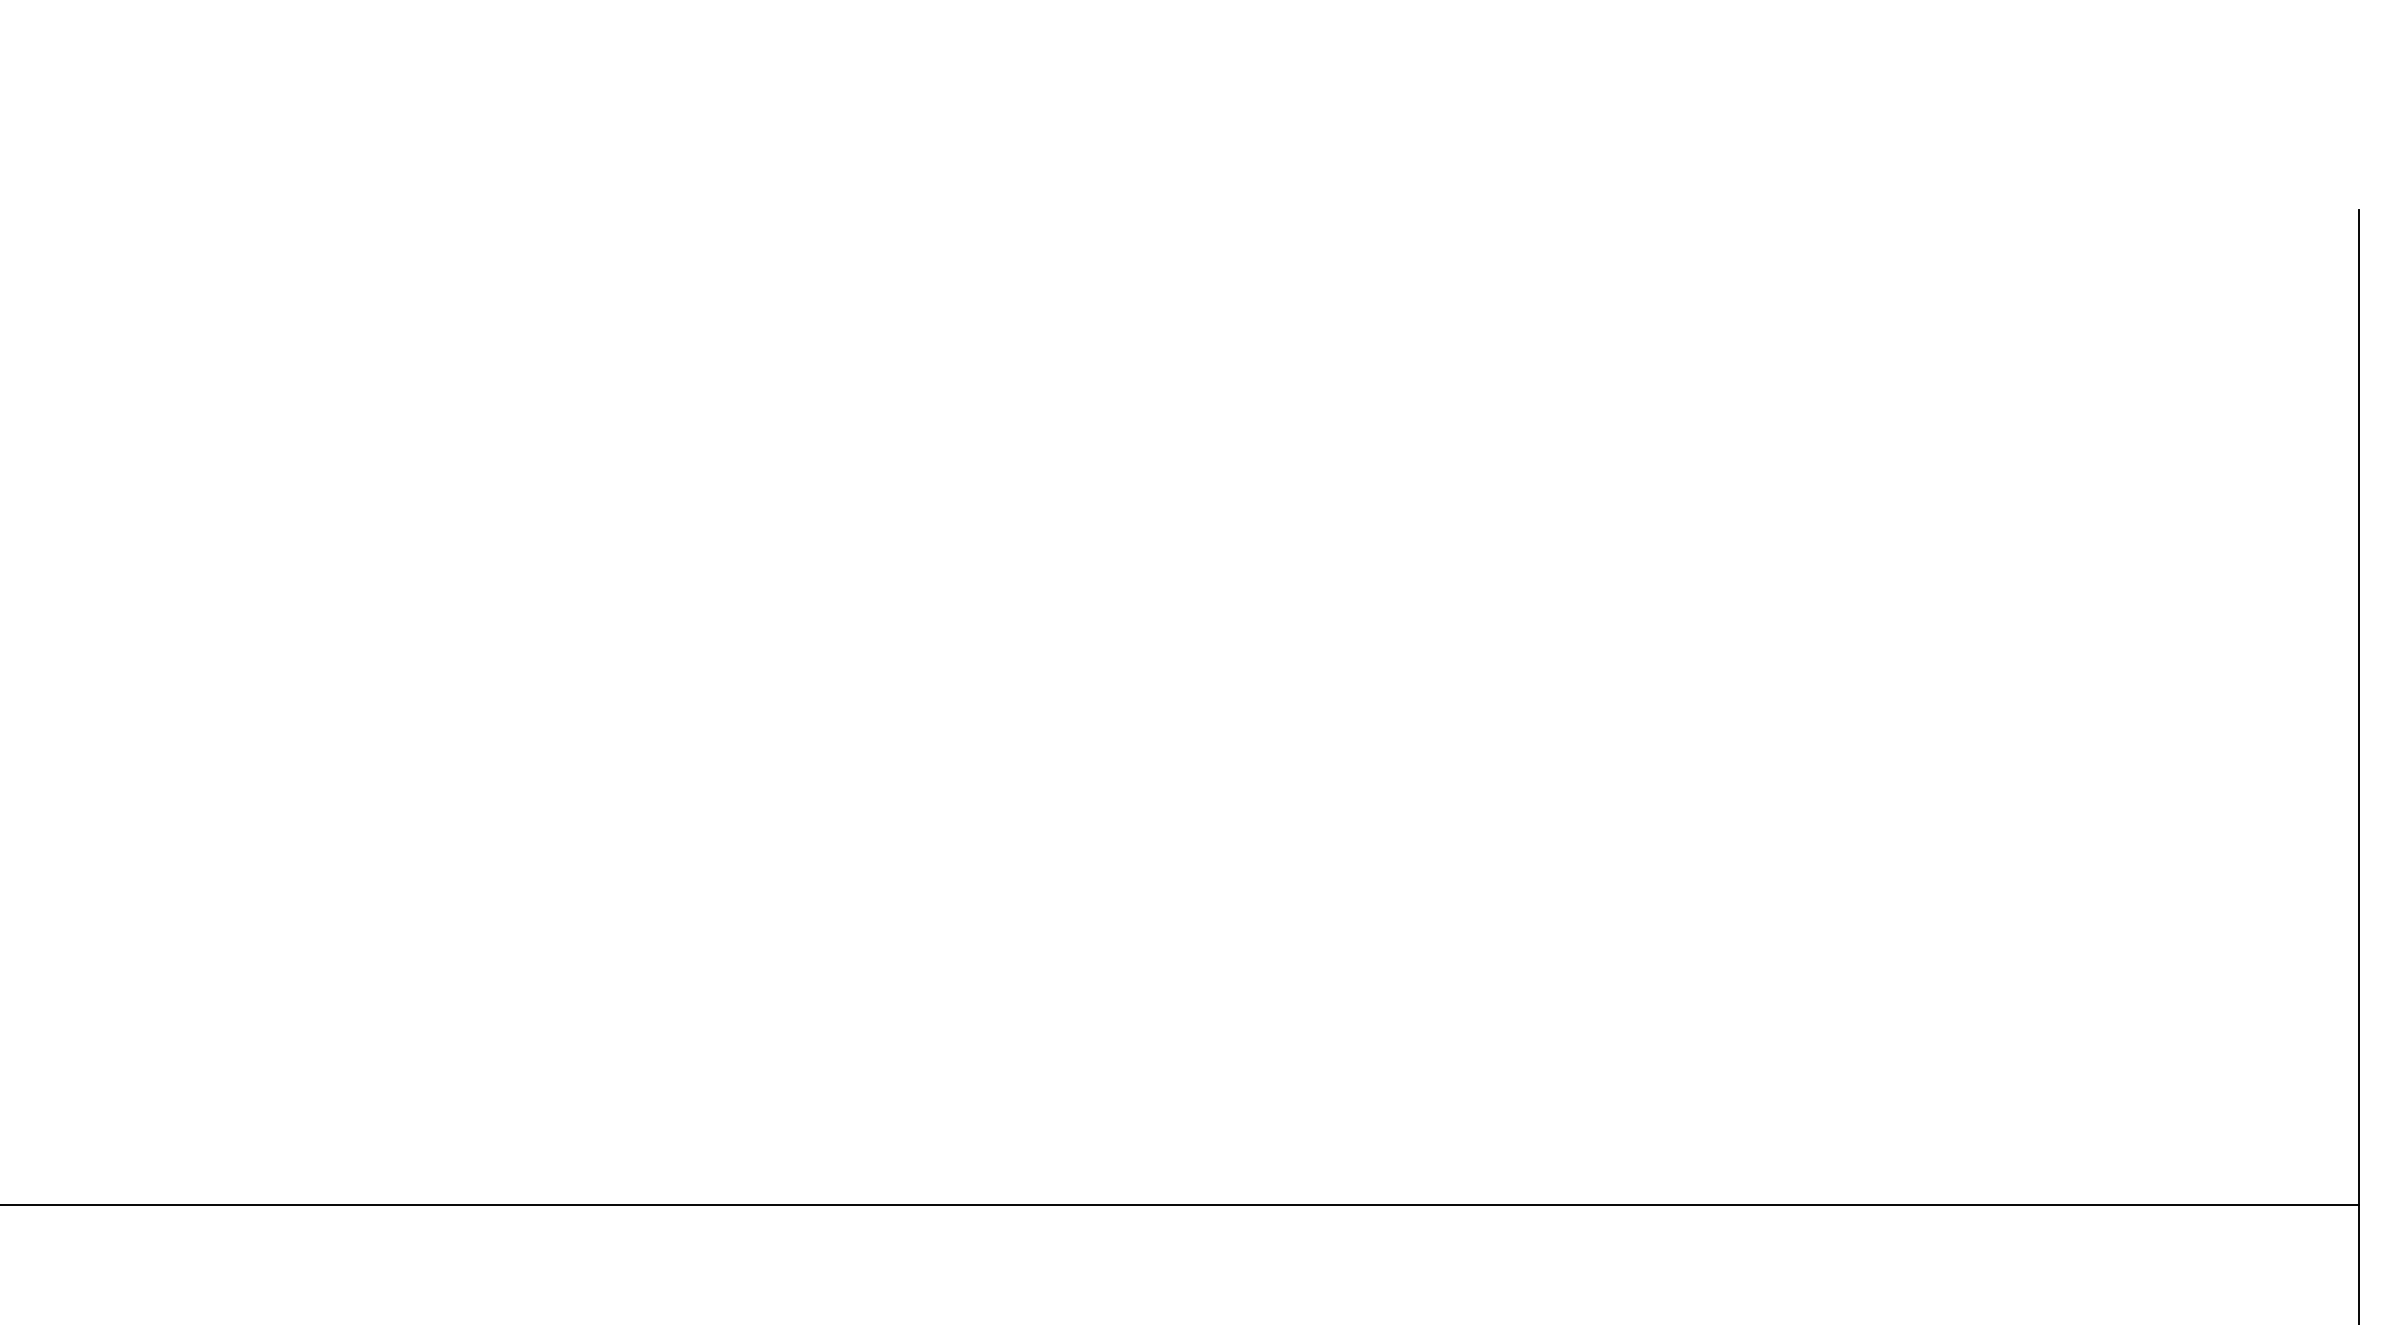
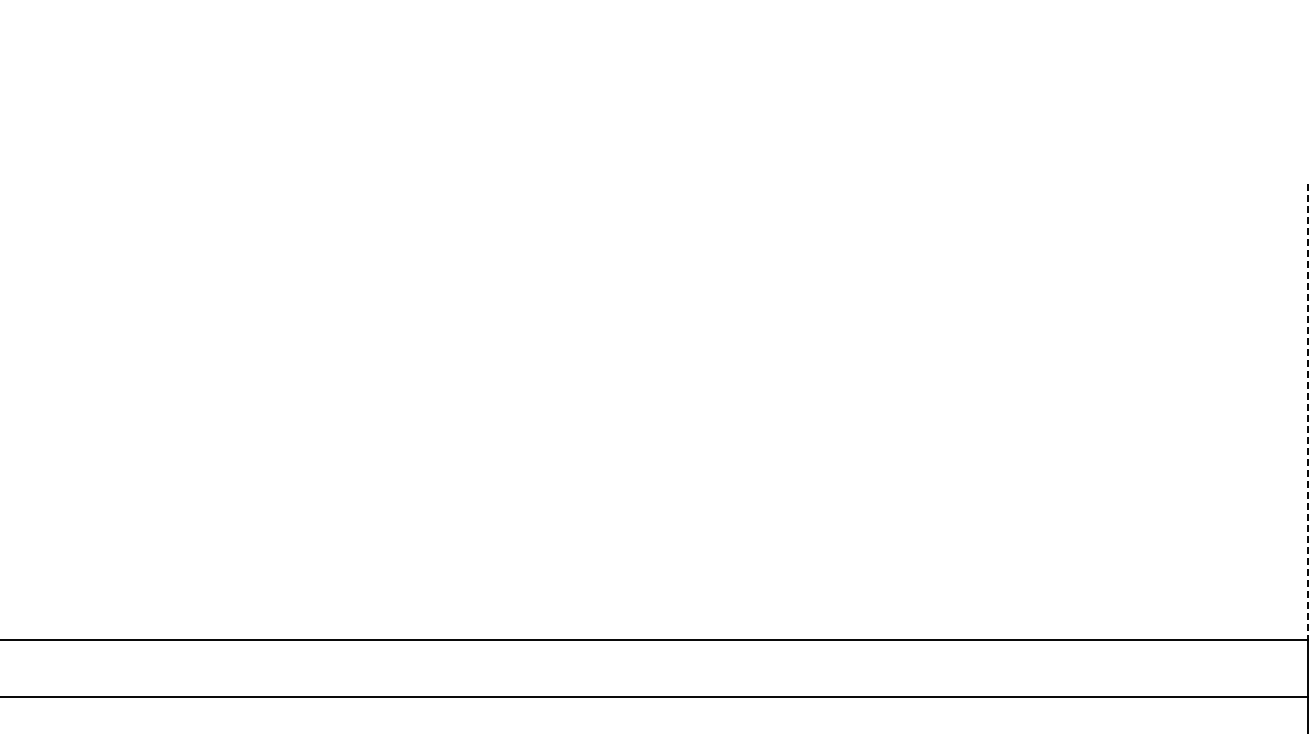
line: (2358, 708) -> (1307, 412), solid -> dashed

